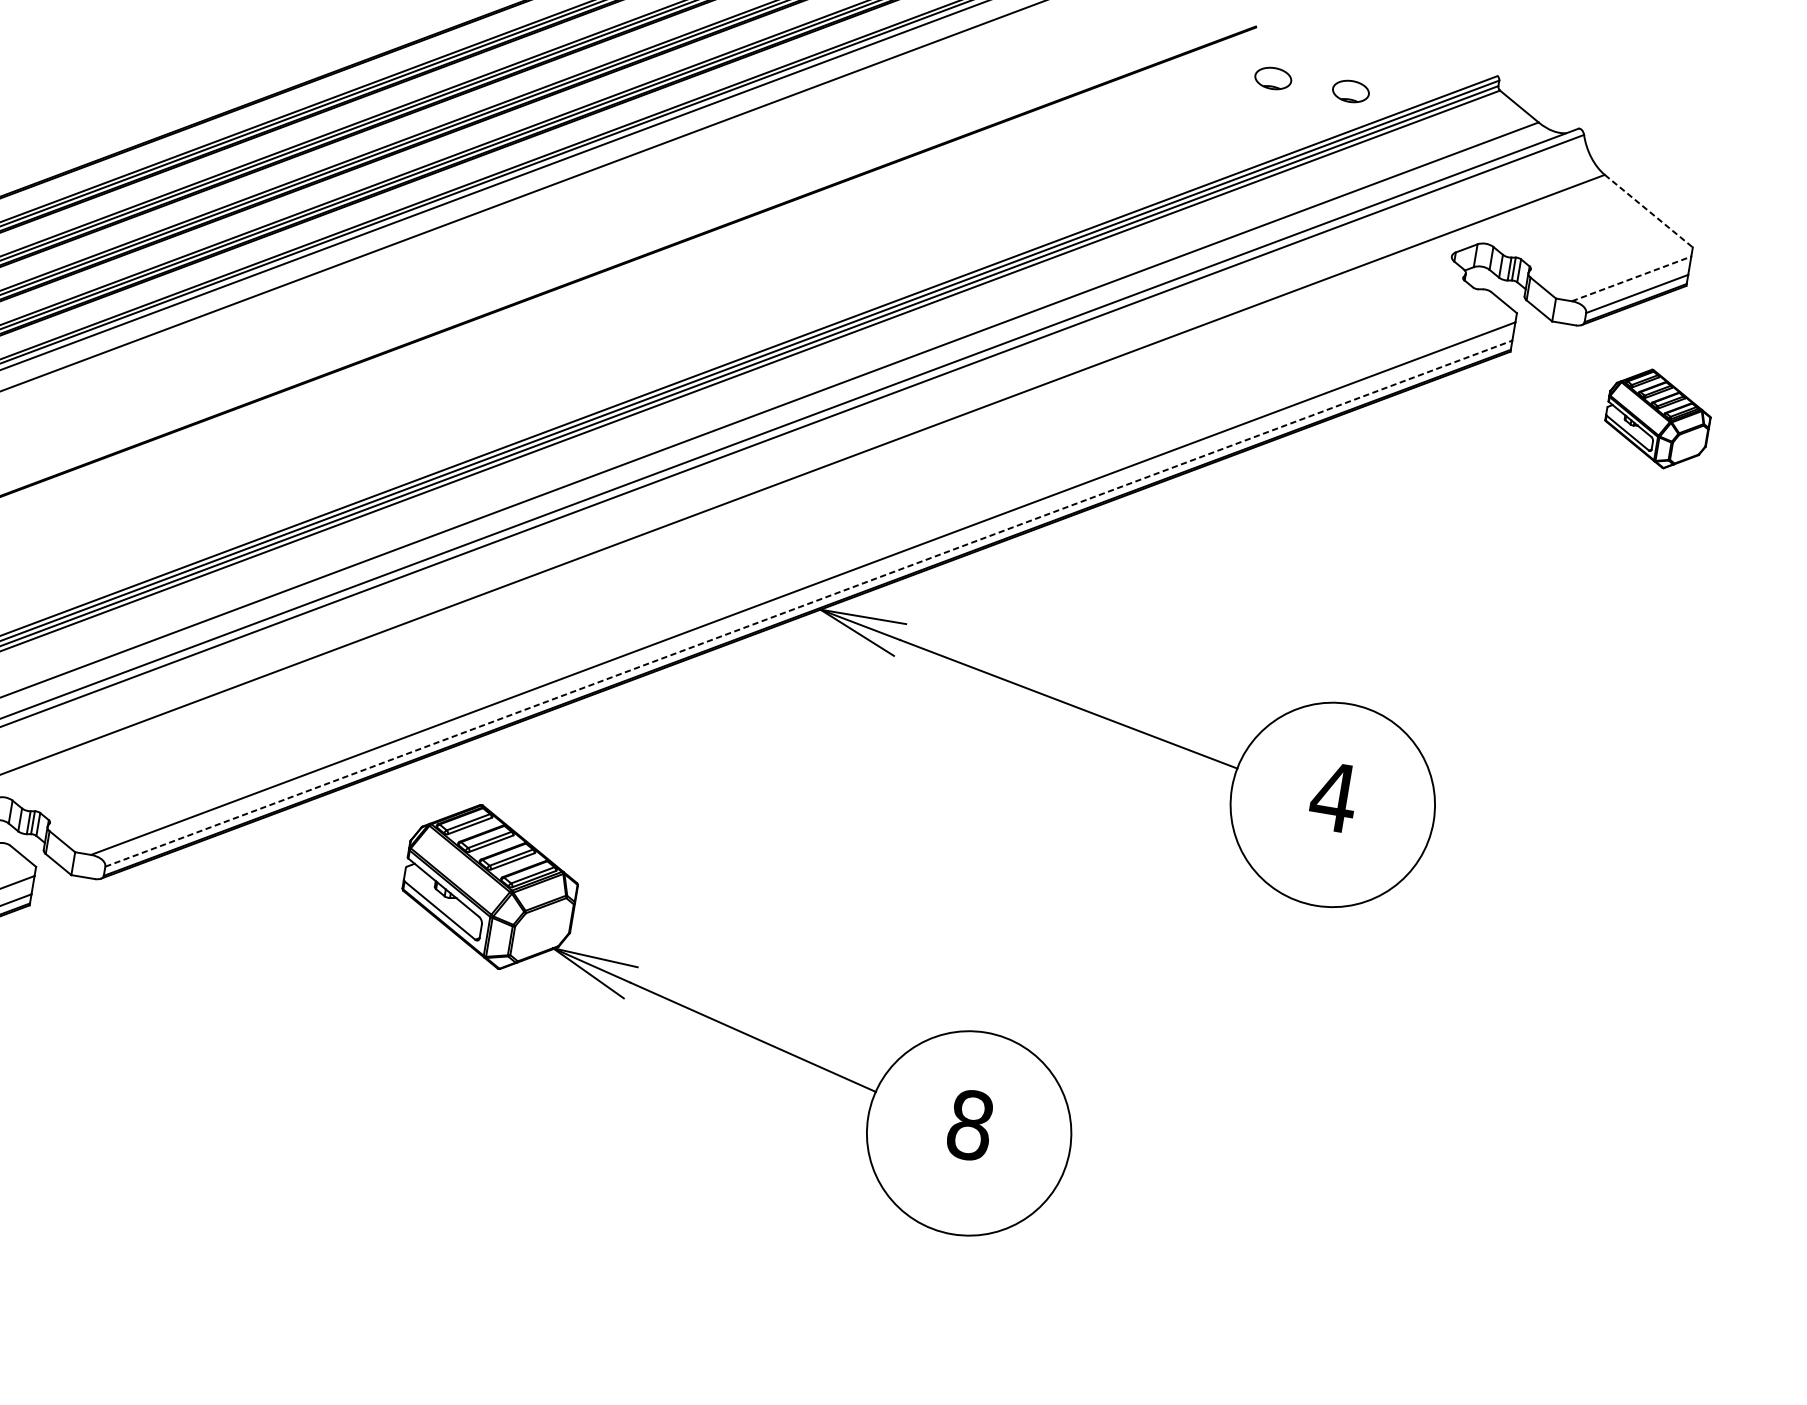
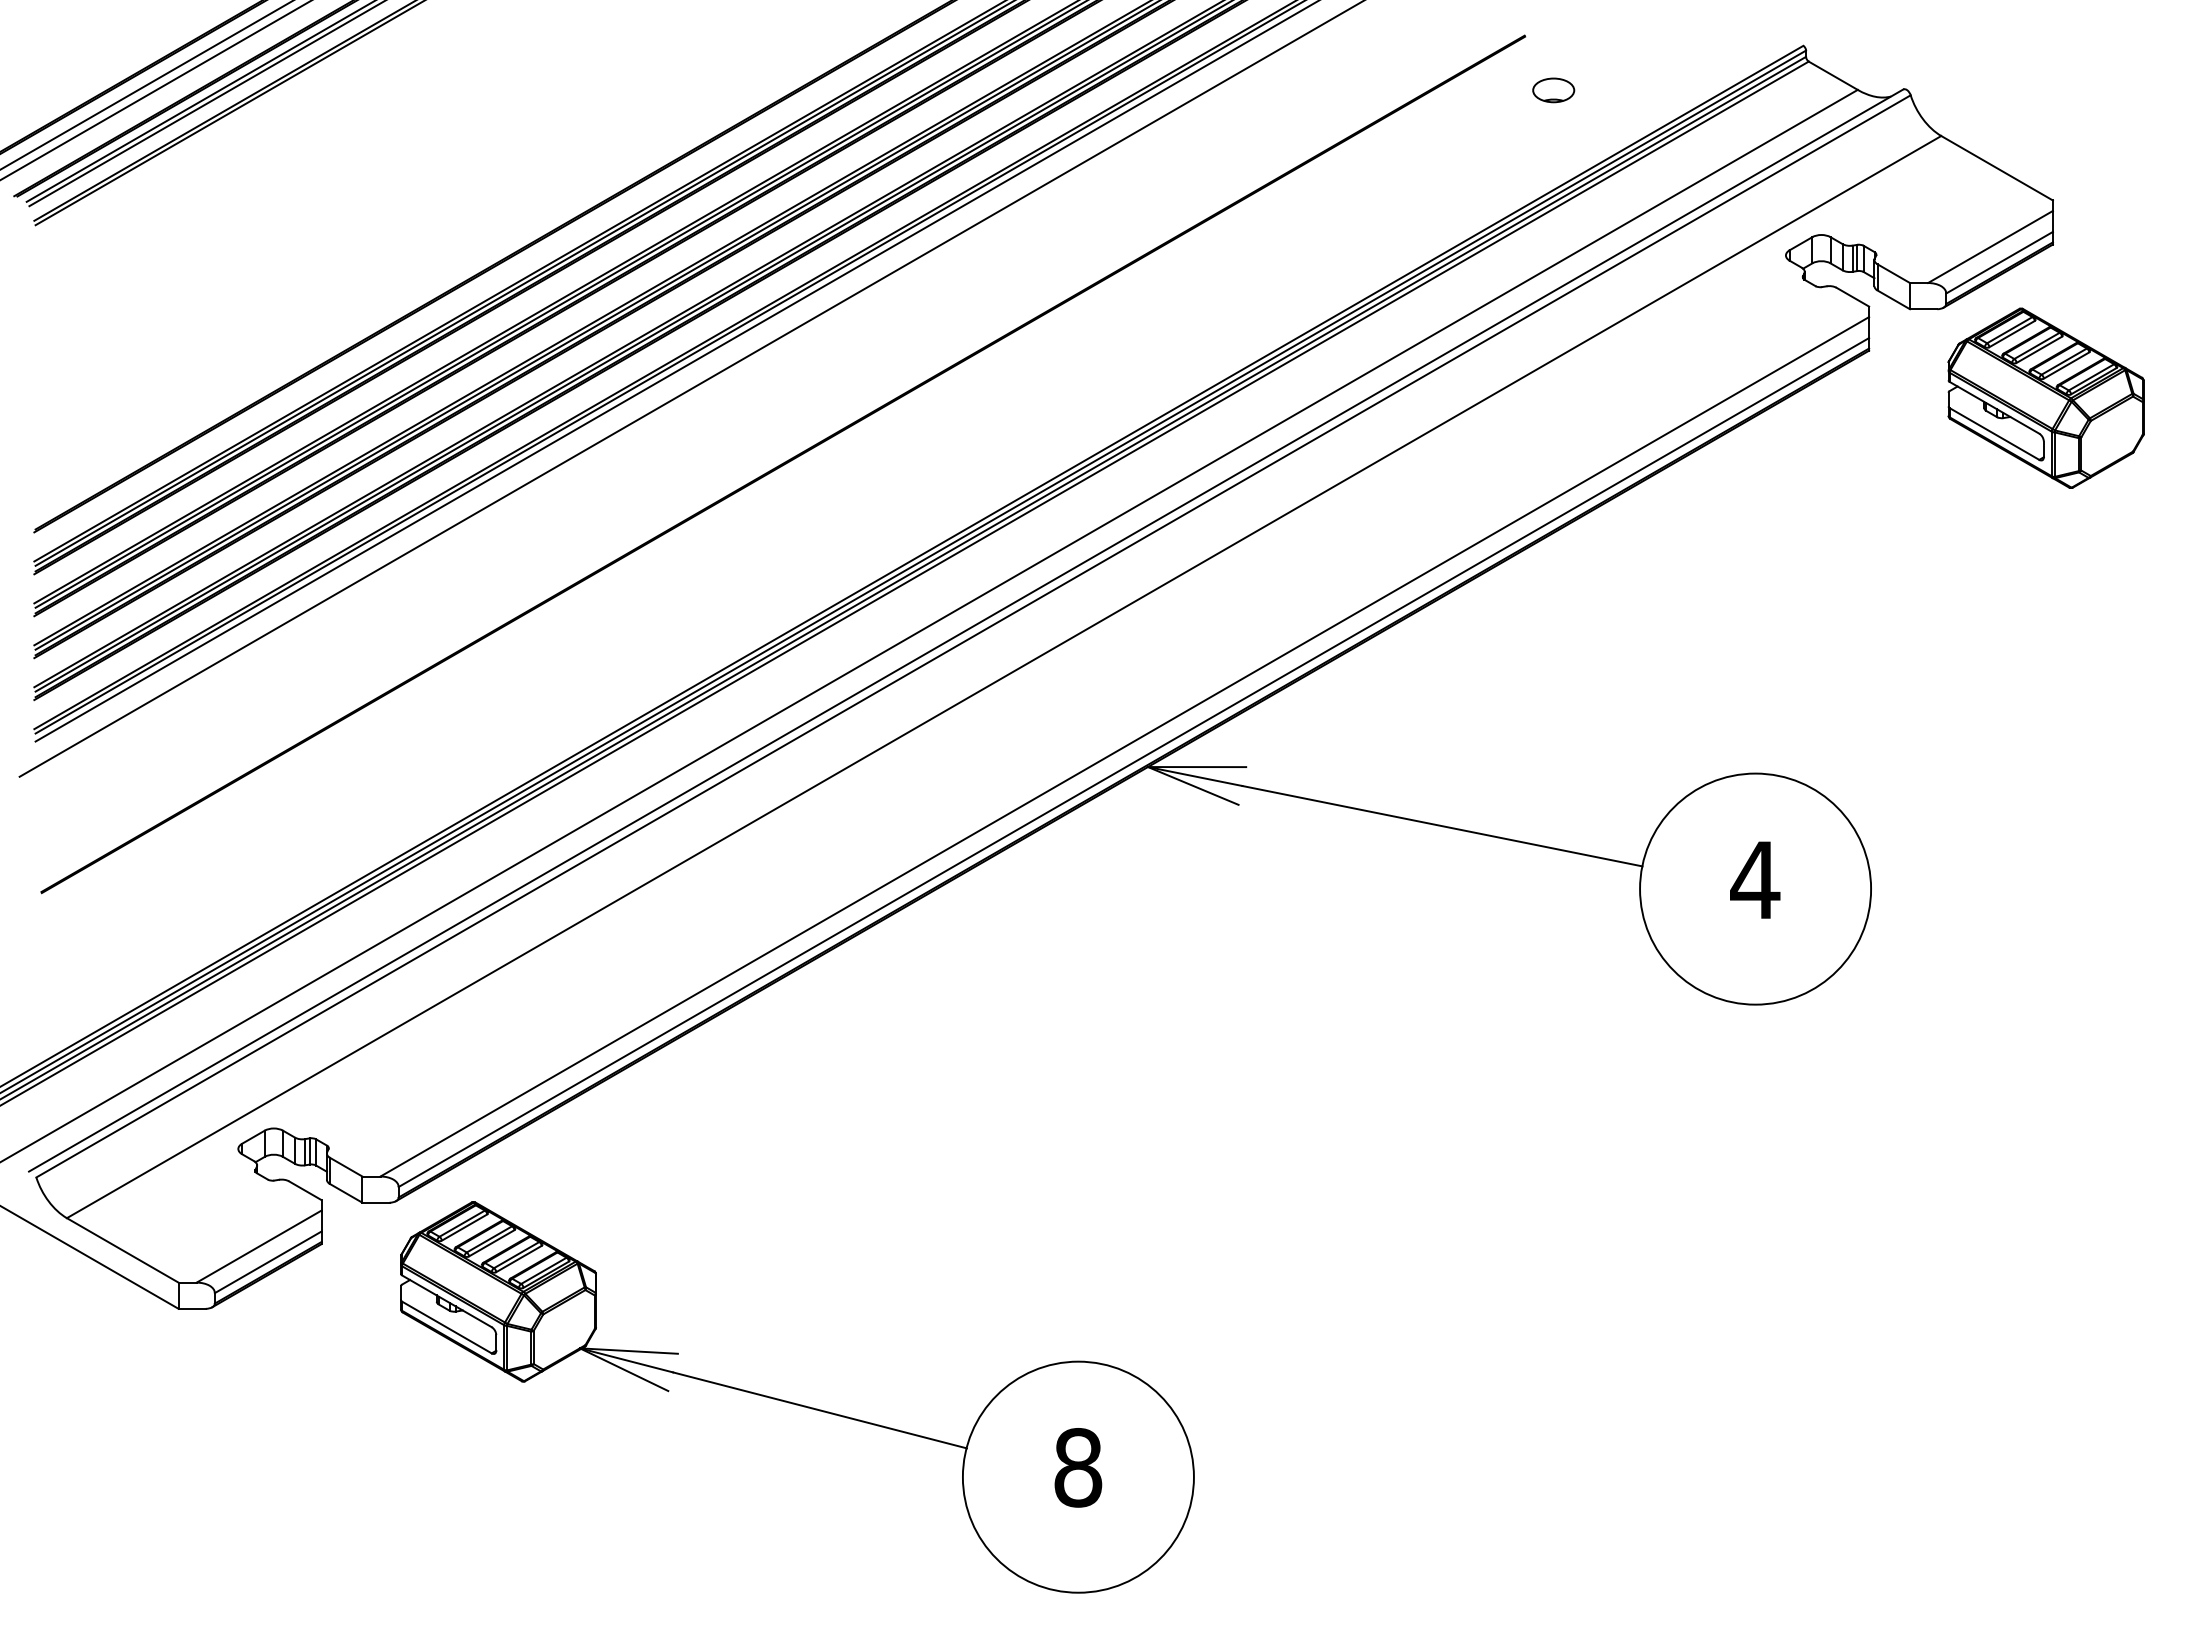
part: (1350, 91) -> (1642, 90), removed
line: (1649, 211) -> (1997, 168), dashed -> solid
line: (1631, 278) -> (1990, 246), dashed -> solid
part: (1657, 418) -> (2045, 397), size x1.67
line: (808, 603) -> (1133, 762), dashed -> solid
part: (735, 1022) -> (797, 1397), moved

